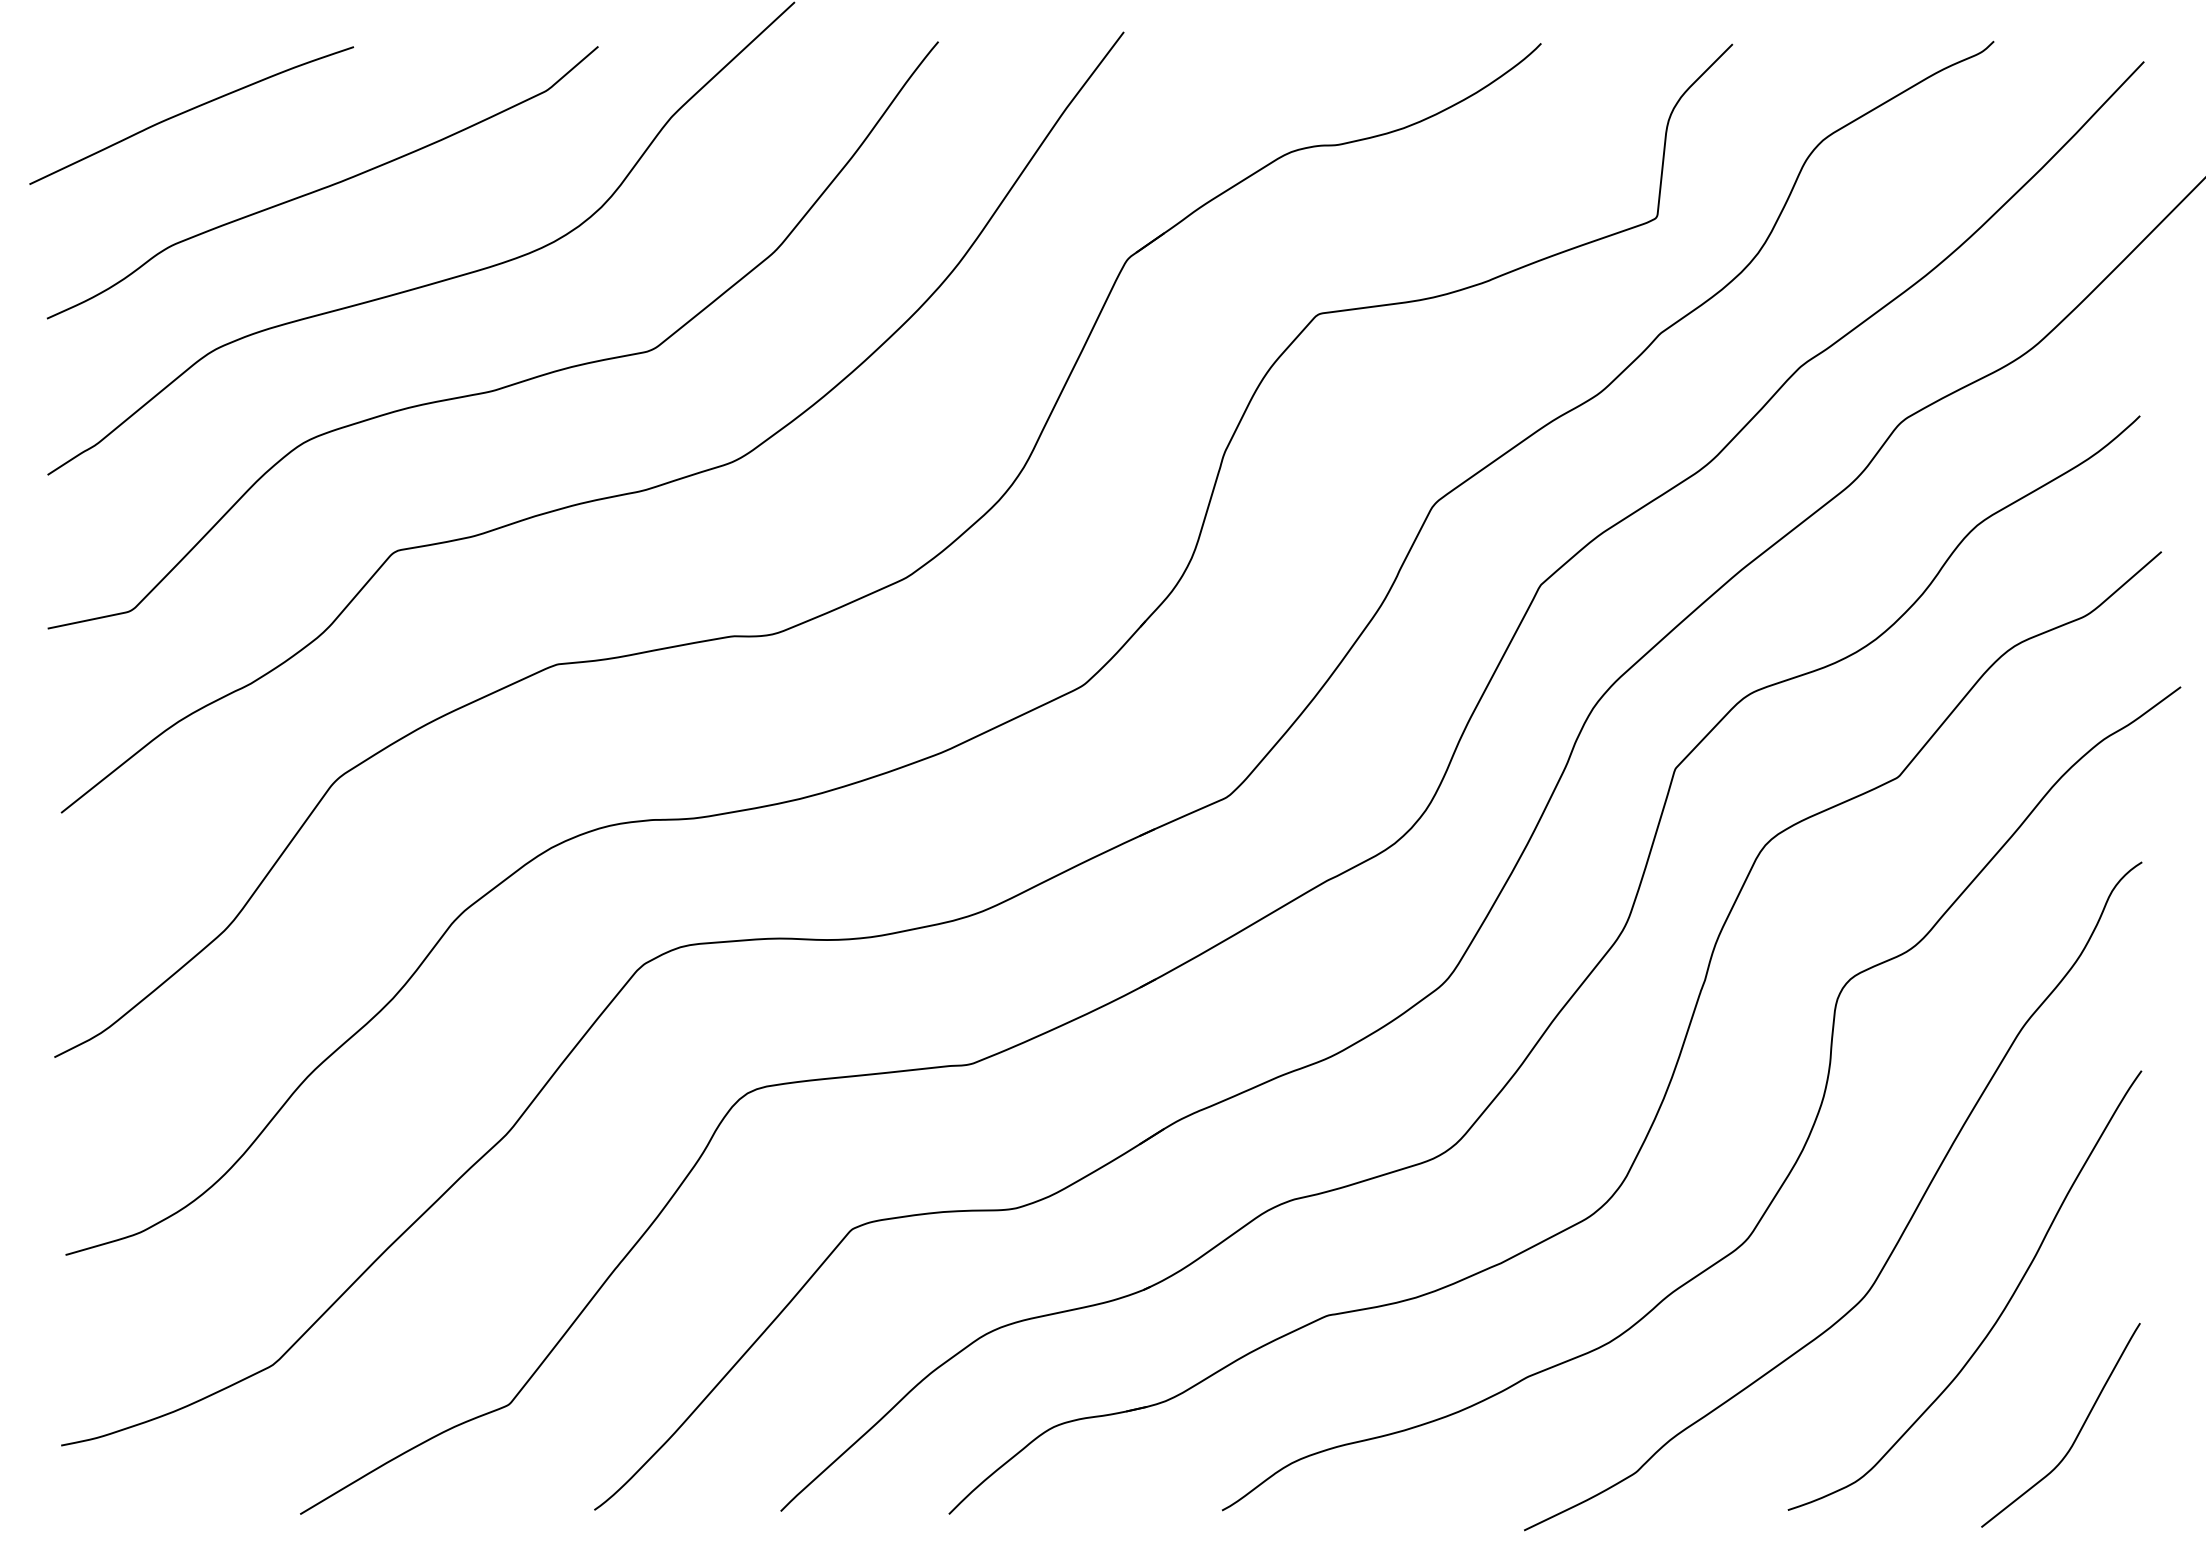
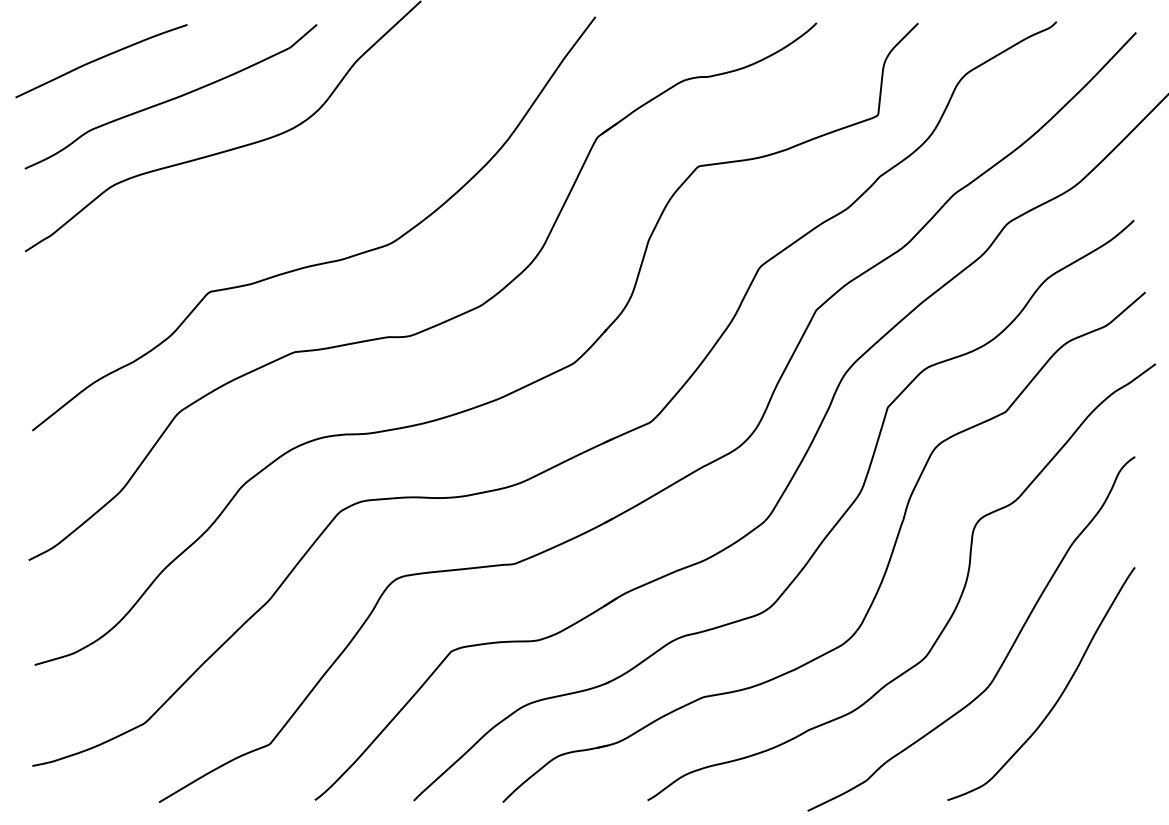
curve: (512, 382) -> (271, 202), removed
curve: (2076, 1433) -> (1100, 759), removed

